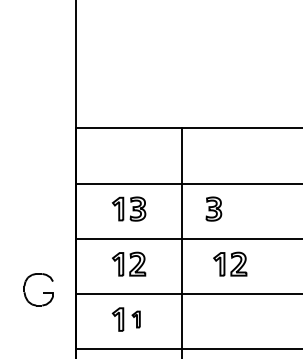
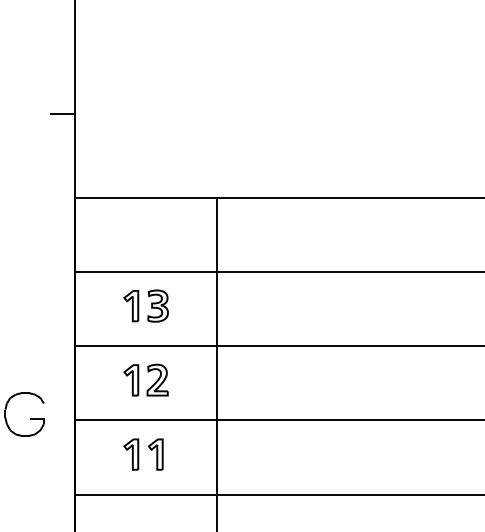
line: (66, 66) -> (62, 114), added
part: (213, 208) -> (259, 305), removed
part: (229, 263) -> (281, 379), removed
part: (136, 319) -> (155, 454), size x1.43

